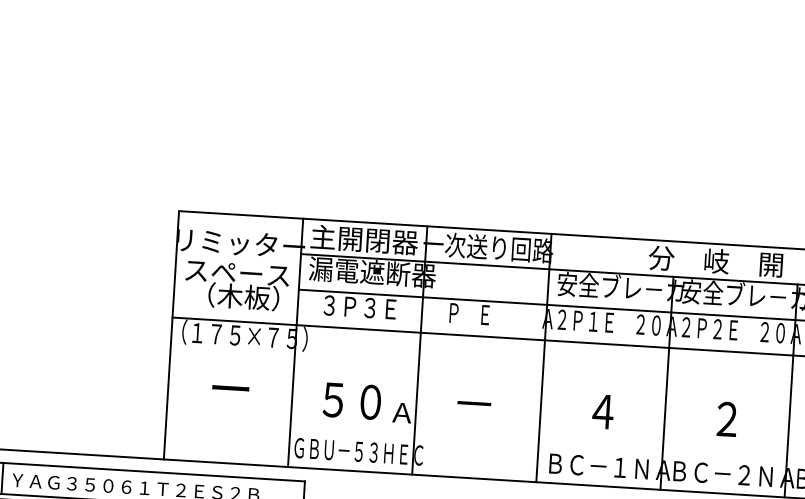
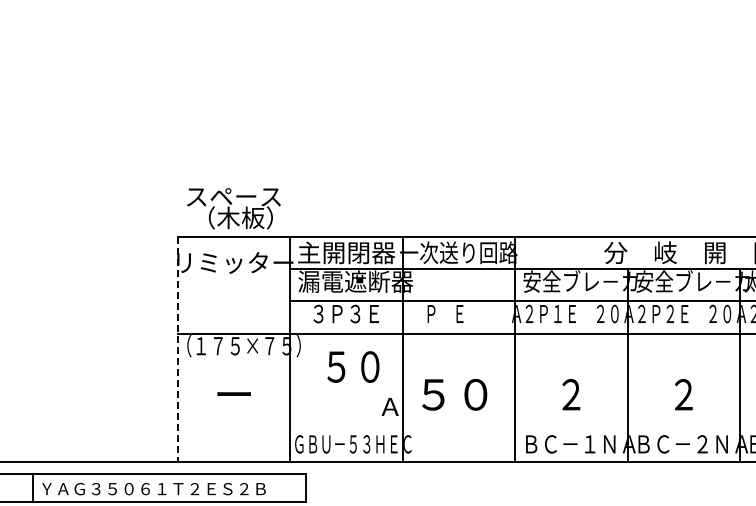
text: (236, 285) -> (233, 208), moved
line: (171, 336) -> (177, 350), solid -> dashed
text: (352, 400) -> (353, 366), moved
text: (473, 403) -> (454, 394), － -> ５０
text: (603, 411) -> (571, 394), ４ -> ２

